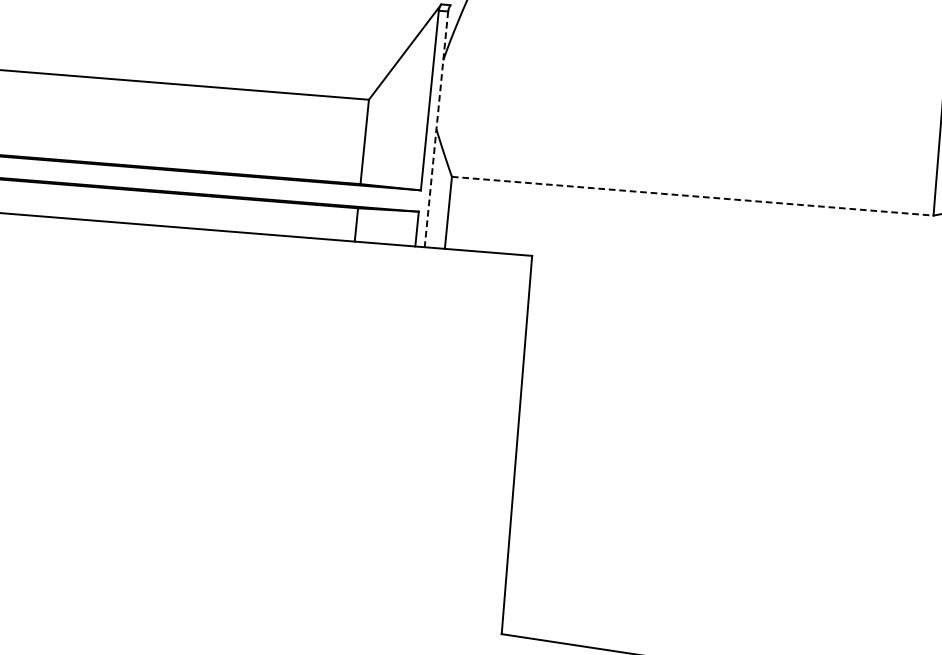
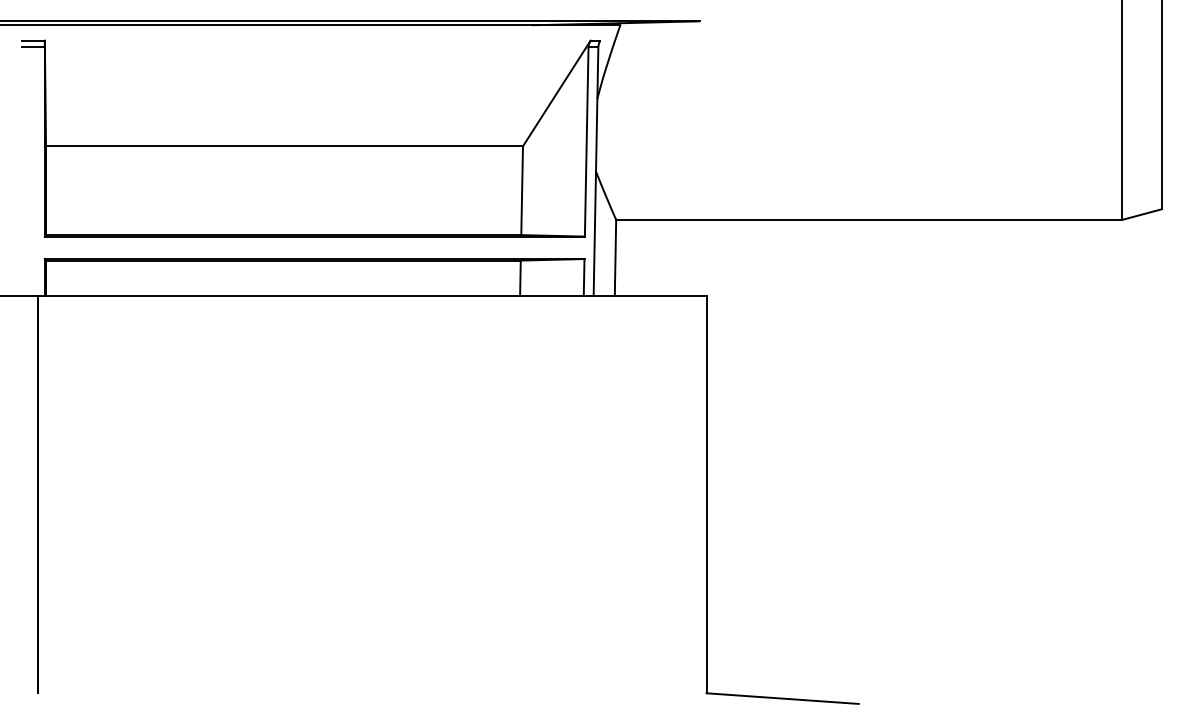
line: (435, 130) -> (595, 172), dashed -> solid
line: (692, 195) -> (869, 219), dashed -> solid

